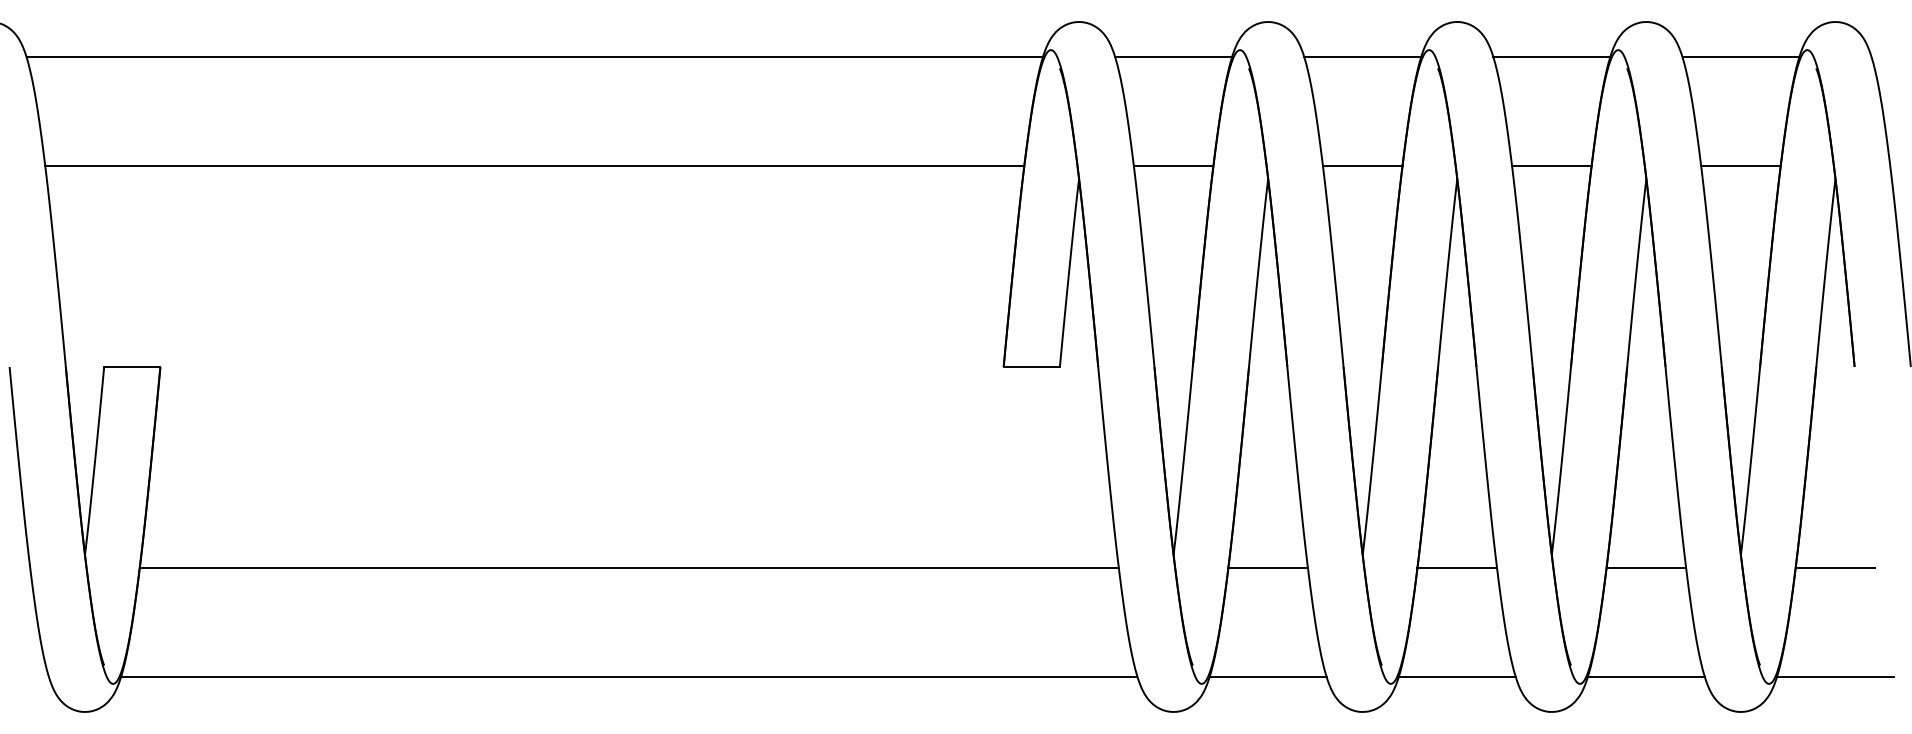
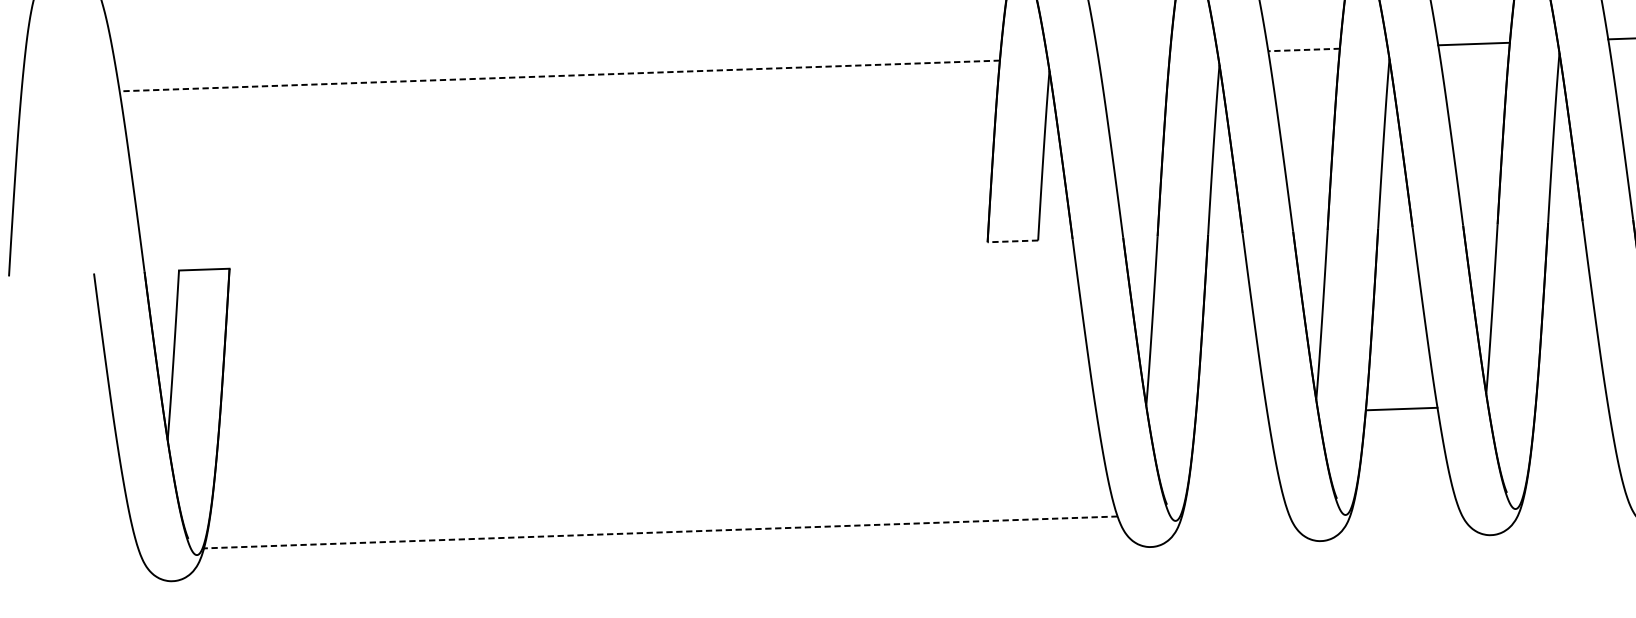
line: (534, 165) -> (559, 75), solid -> dashed
line: (1173, 165) -> (1133, 55), removed
line: (1362, 165) -> (1303, 49), solid -> dashed
line: (1031, 367) -> (1012, 241), solid -> dashed
line: (628, 568) -> (656, 435), removed
line: (1267, 568) -> (1231, 415), removed
line: (1646, 568) -> (1571, 403), removed
line: (628, 676) -> (660, 532), solid -> dashed
line: (1267, 676) -> (1234, 512), removed
line: (1456, 676) -> (1404, 506), removed
line: (1645, 676) -> (1574, 500), removed

